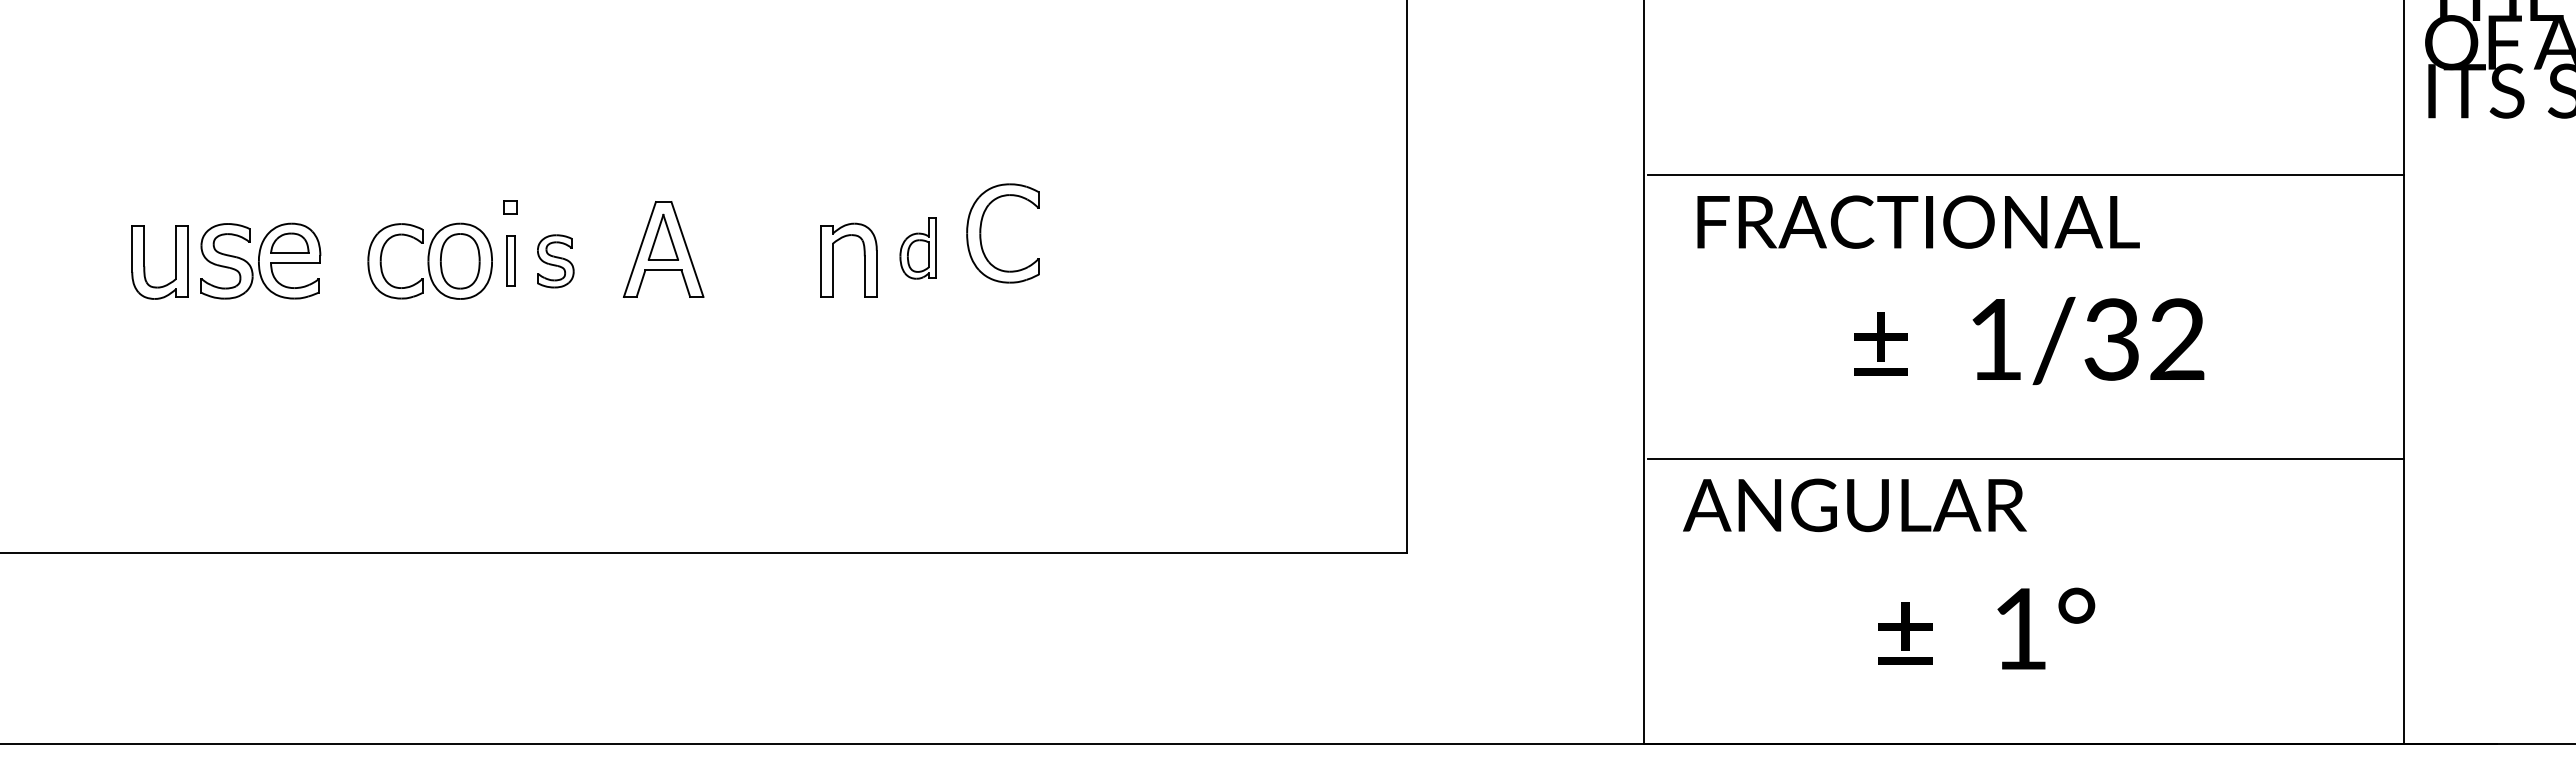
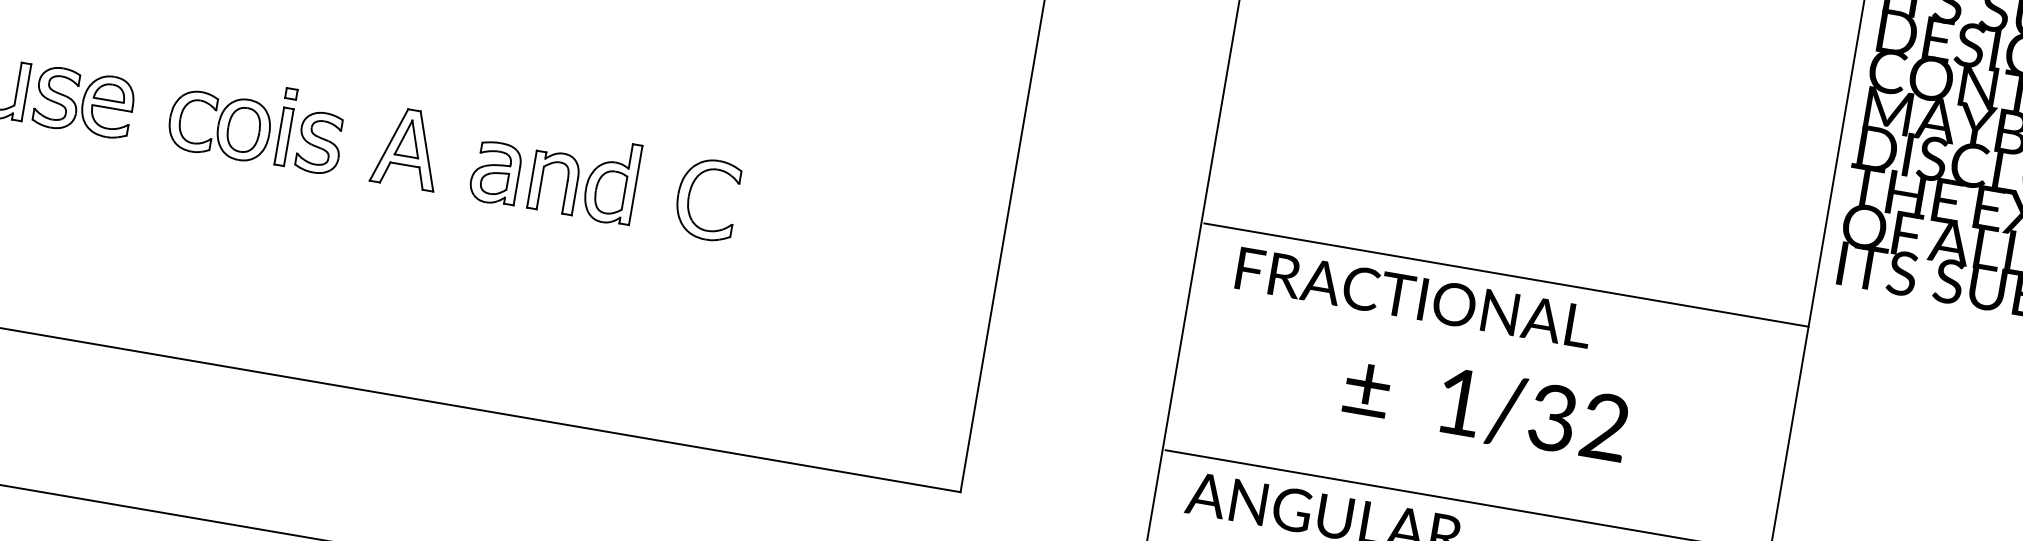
part: (981, 233) -> (689, 196), moved
part: (917, 248) -> (610, 182), size x1.67
part: (510, 261) -> (283, 136), size x1.43
part: (555, 261) -> (319, 143), size x1.43
part: (775, 261) -> (495, 173), added

